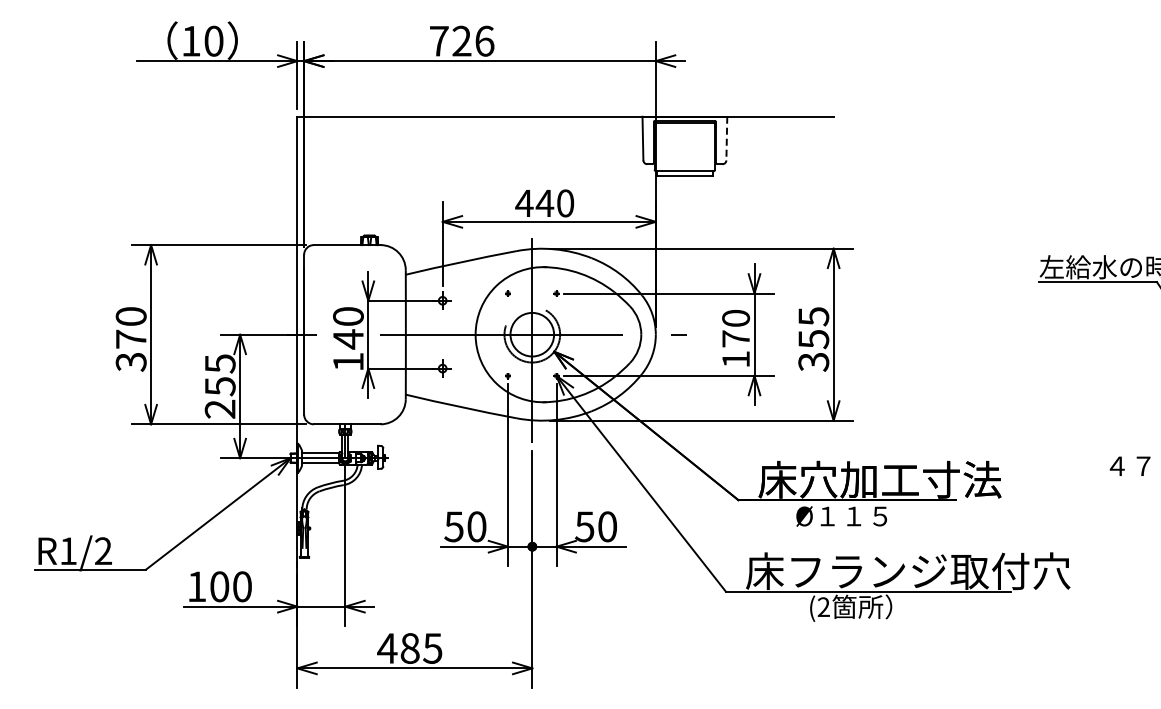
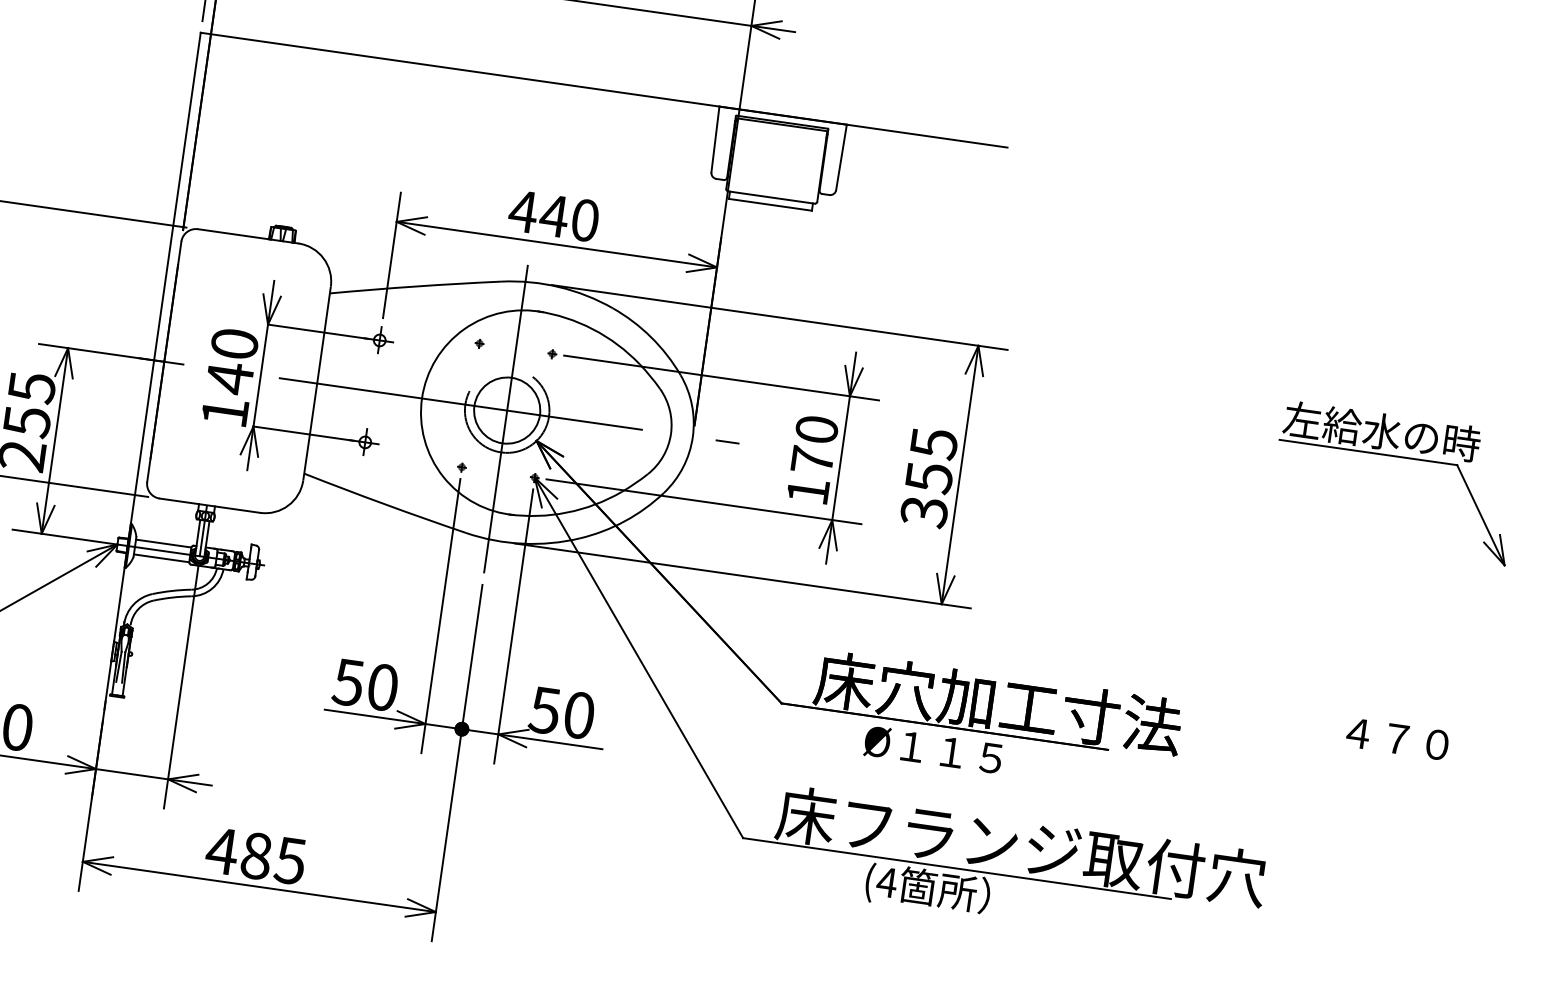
line: (726, 138) -> (841, 157), dashed -> solid
text: (823, 606) -> (886, 881), (2 -> (4

